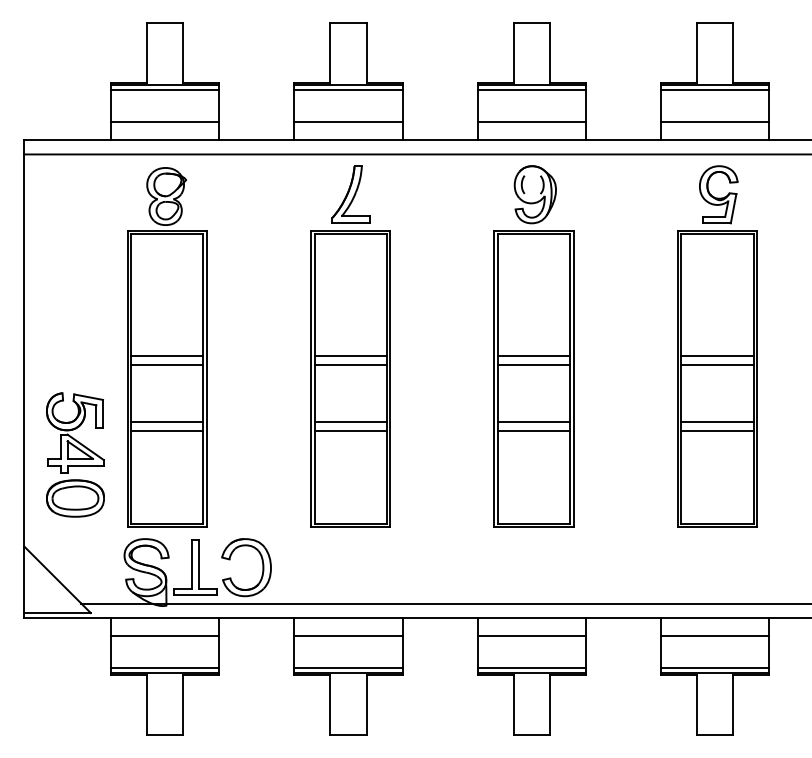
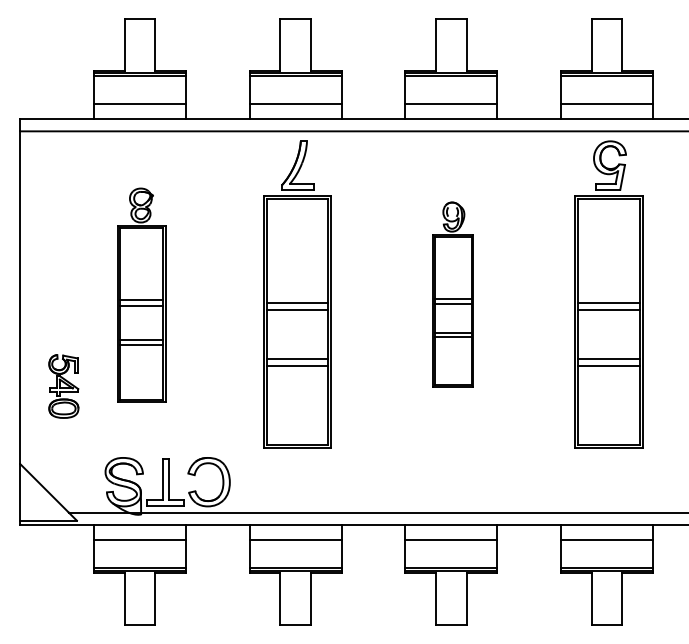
part: (533, 346) -> (452, 294), size x0.6
part: (167, 347) -> (142, 295), size x0.7
part: (75, 454) -> (63, 386), size x0.6

